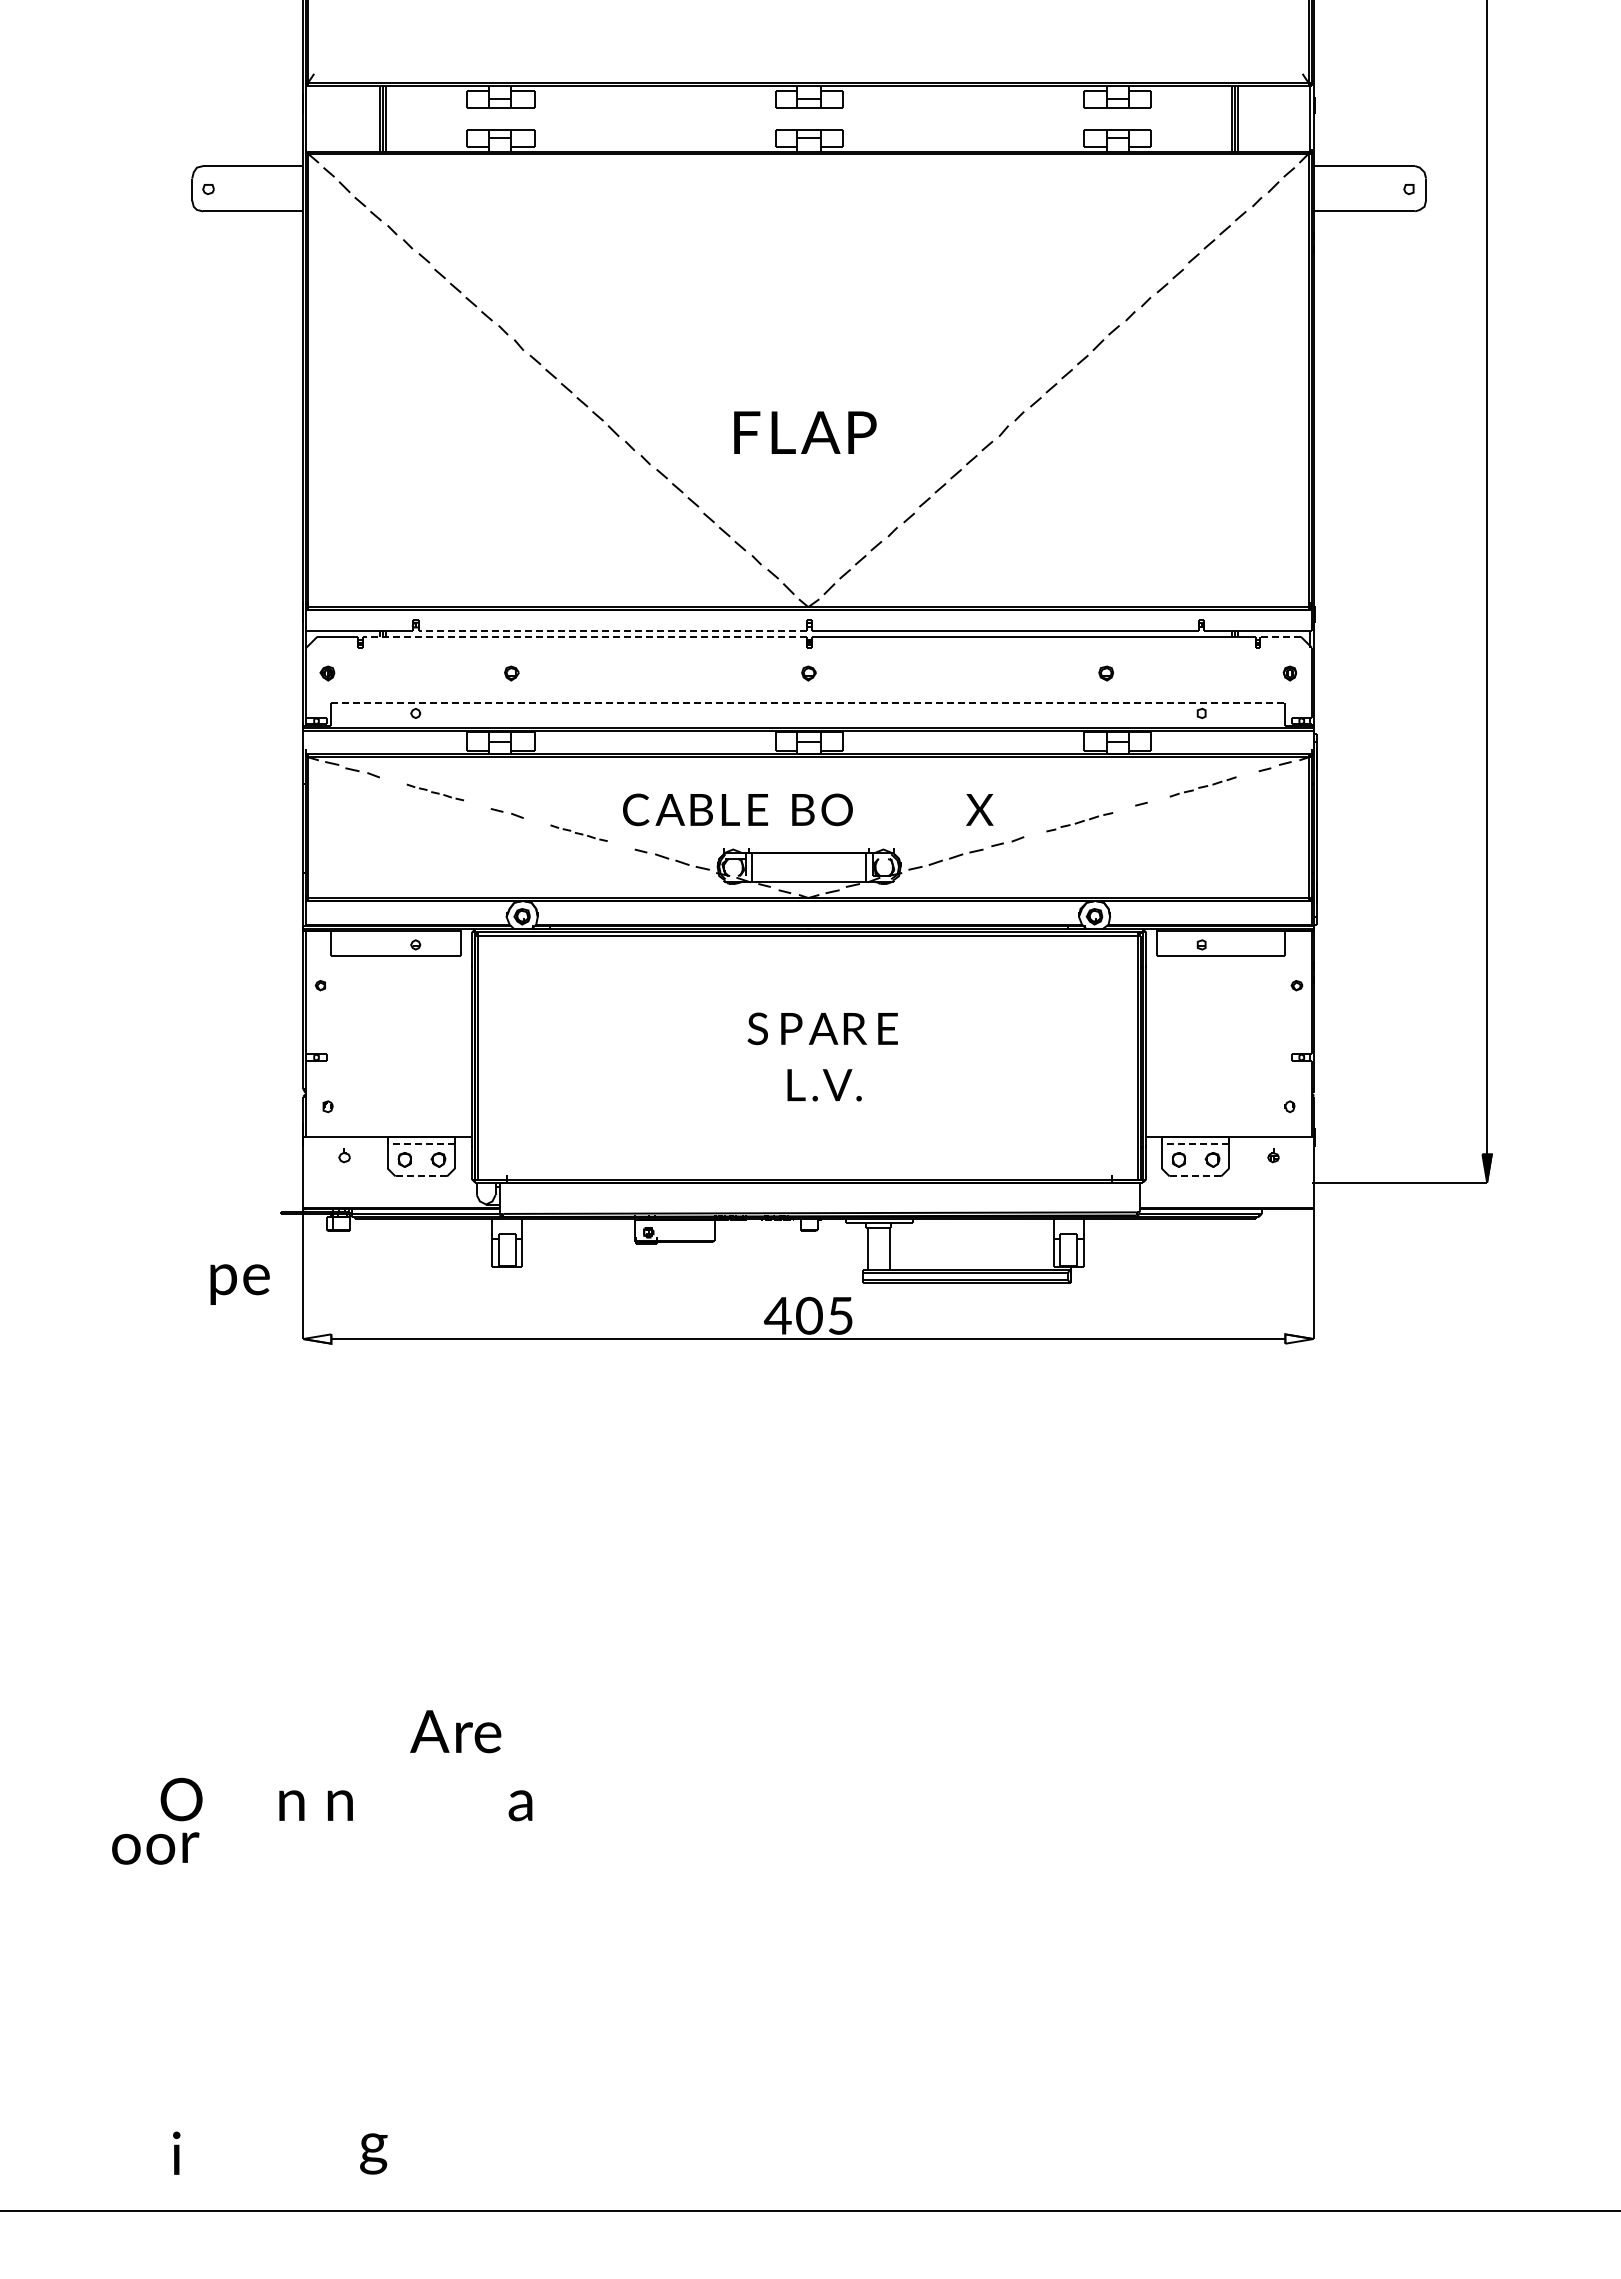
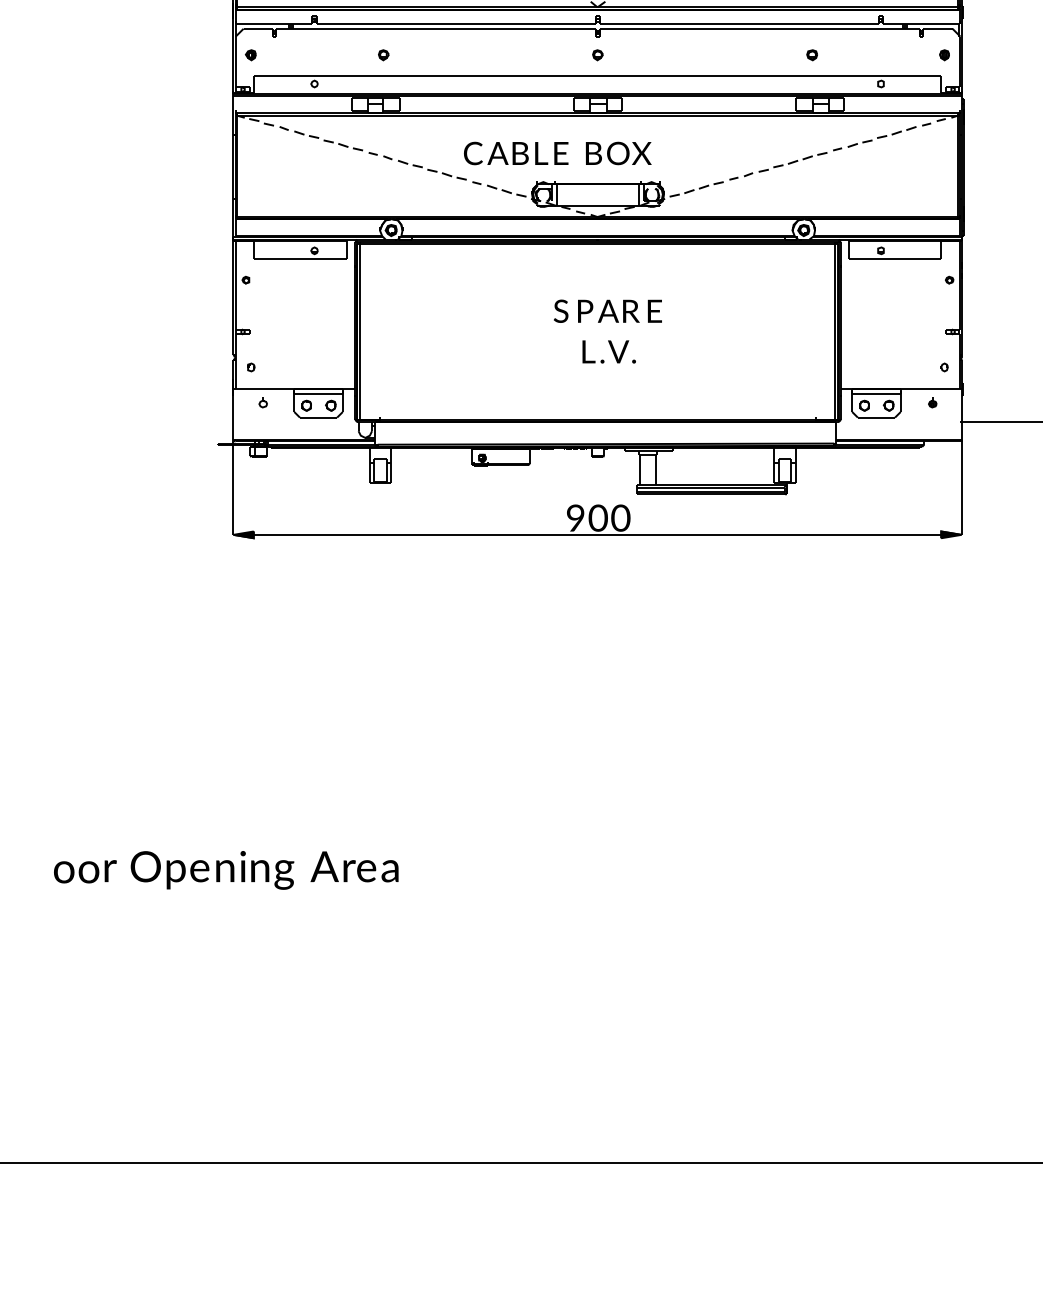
line: (612, 630) -> (456, 24), dashed -> solid
line: (584, 636) -> (436, 28), dashed -> solid
line: (1280, 636) -> (937, 28), dashed -> solid
line: (808, 702) -> (597, 76), dashed -> solid
part: (1202, 786) -> (881, 136), size x1.43
part: (435, 792) -> (328, 140), size x1.67
text: (979, 809) -> (641, 153), moved
part: (1079, 822) -> (792, 162), size x1.43
part: (578, 833) -> (431, 170), size x1.67
line: (421, 1143) -> (318, 393), dashed -> solid
line: (1195, 1143) -> (876, 393), dashed -> solid
line: (421, 1176) -> (318, 417), dashed -> solid
line: (1195, 1176) -> (876, 417), dashed -> solid
text: (239, 1284) -> (187, 874), moved
text: (777, 1315) -> (575, 517), 4 -> 9
text: (840, 1315) -> (620, 517), 5 -> 0
fill: (317, 1338) -> (243, 534), added
fill: (1299, 1338) -> (951, 534), added
text: (455, 1731) -> (343, 866), moved
text: (155, 1848) -> (85, 871), moved
text: (176, 2152) -> (243, 865), moved
text: (373, 2153) -> (284, 874), moved

